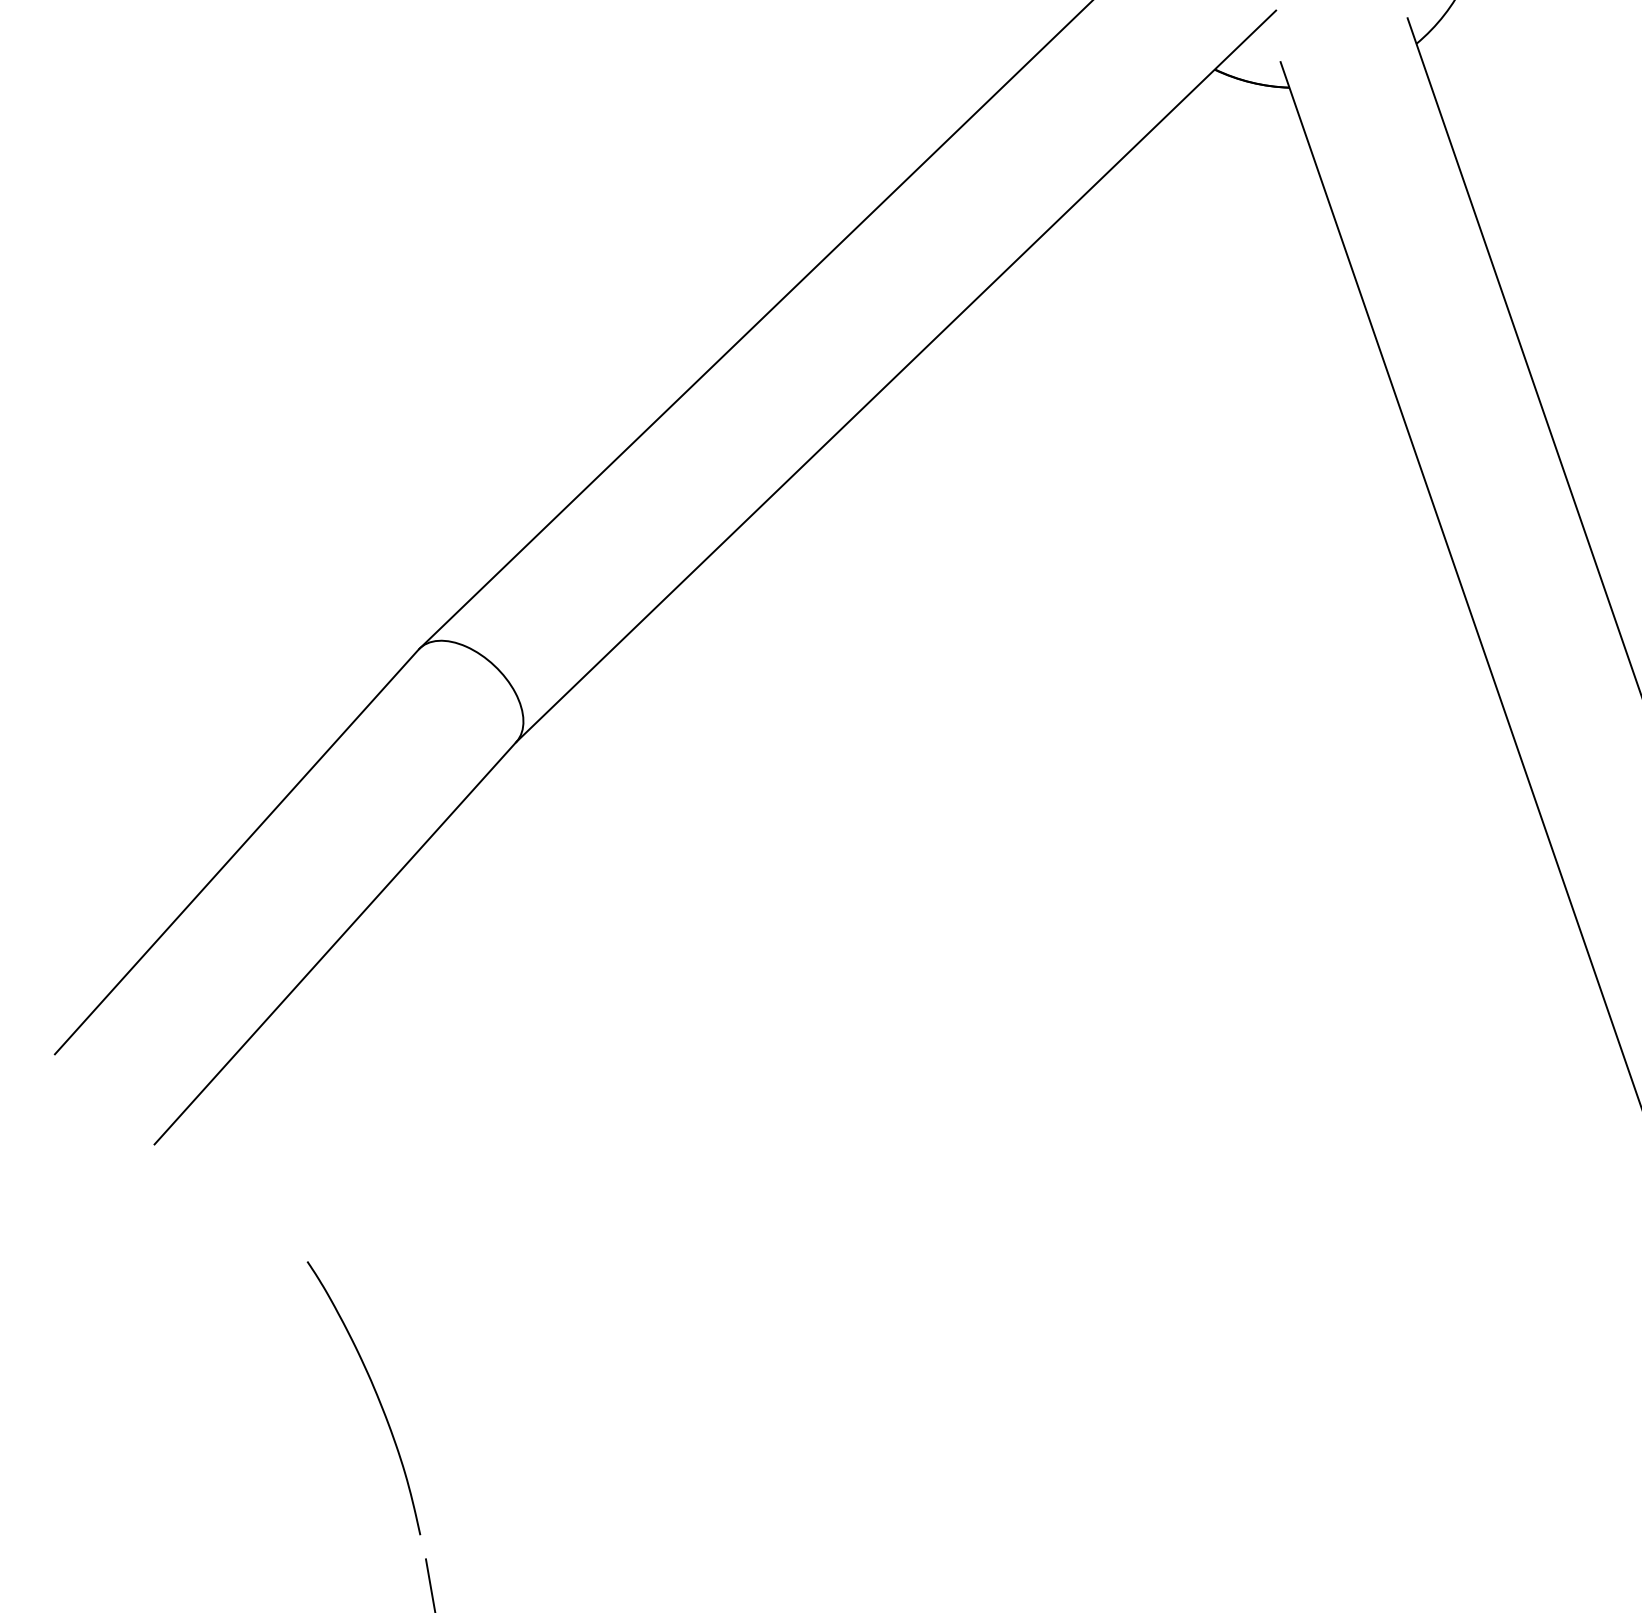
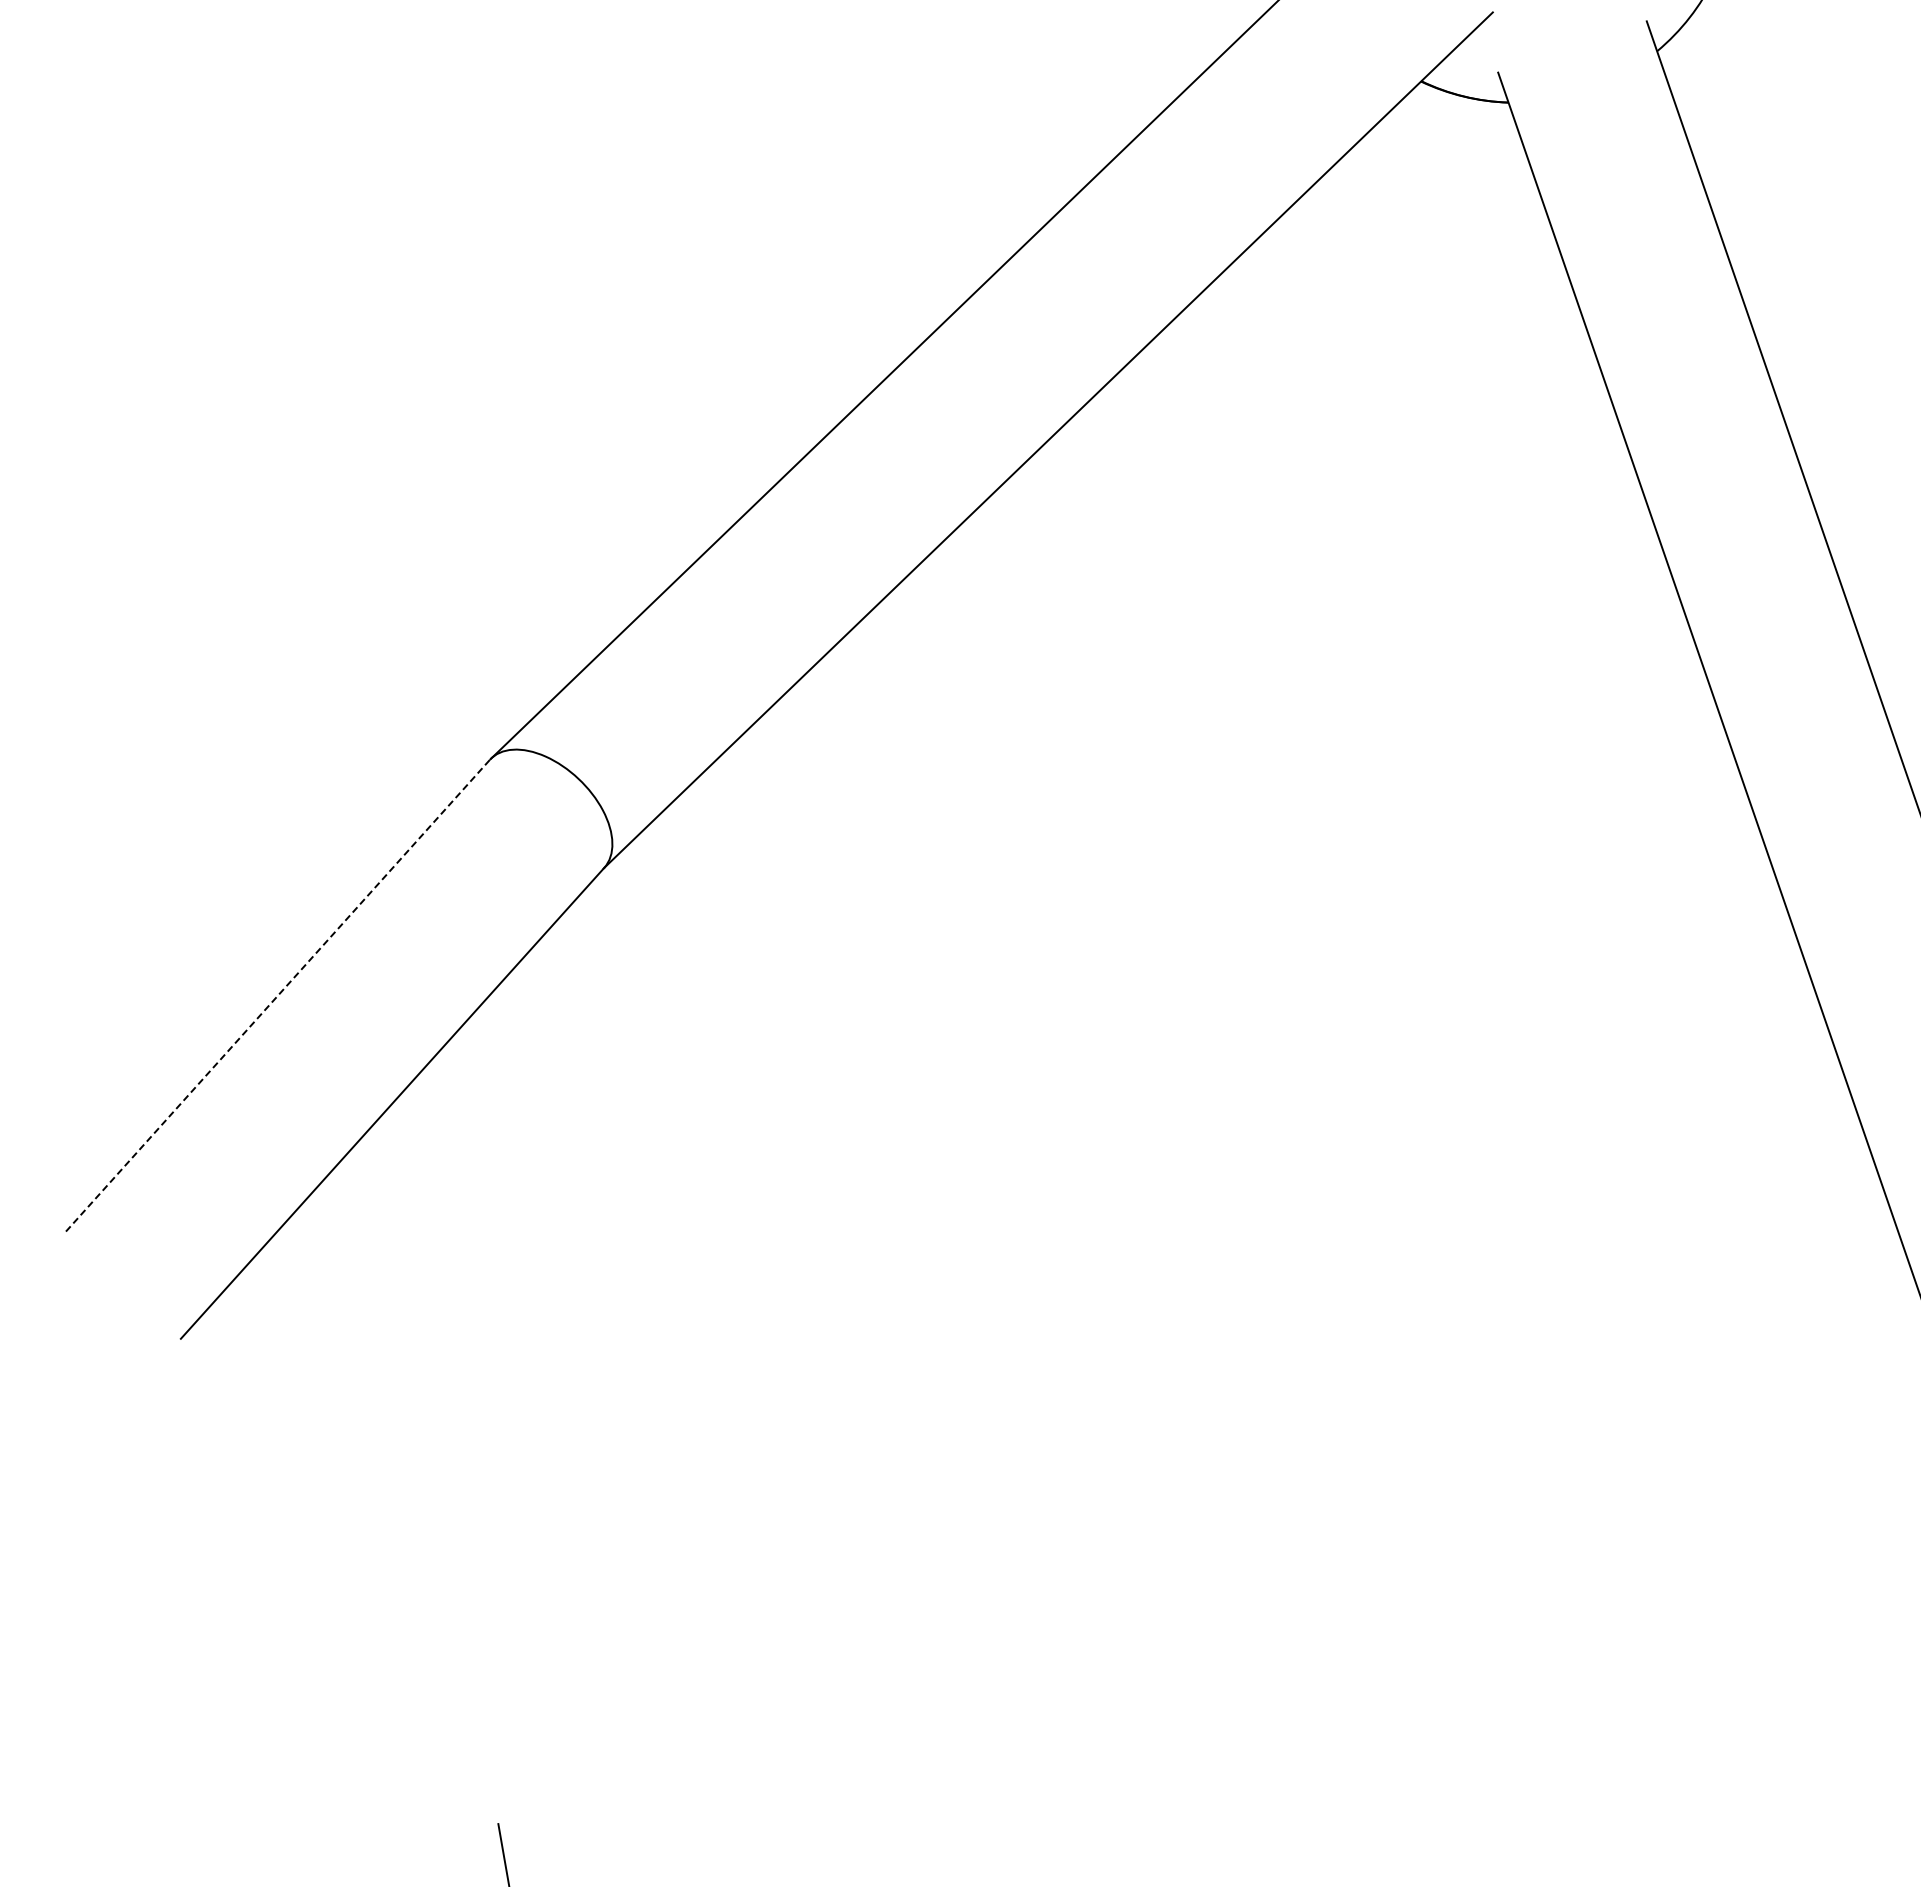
line: (236, 852) -> (276, 997), solid -> dashed
curve: (374, 1392) -> (438, 1628), removed

